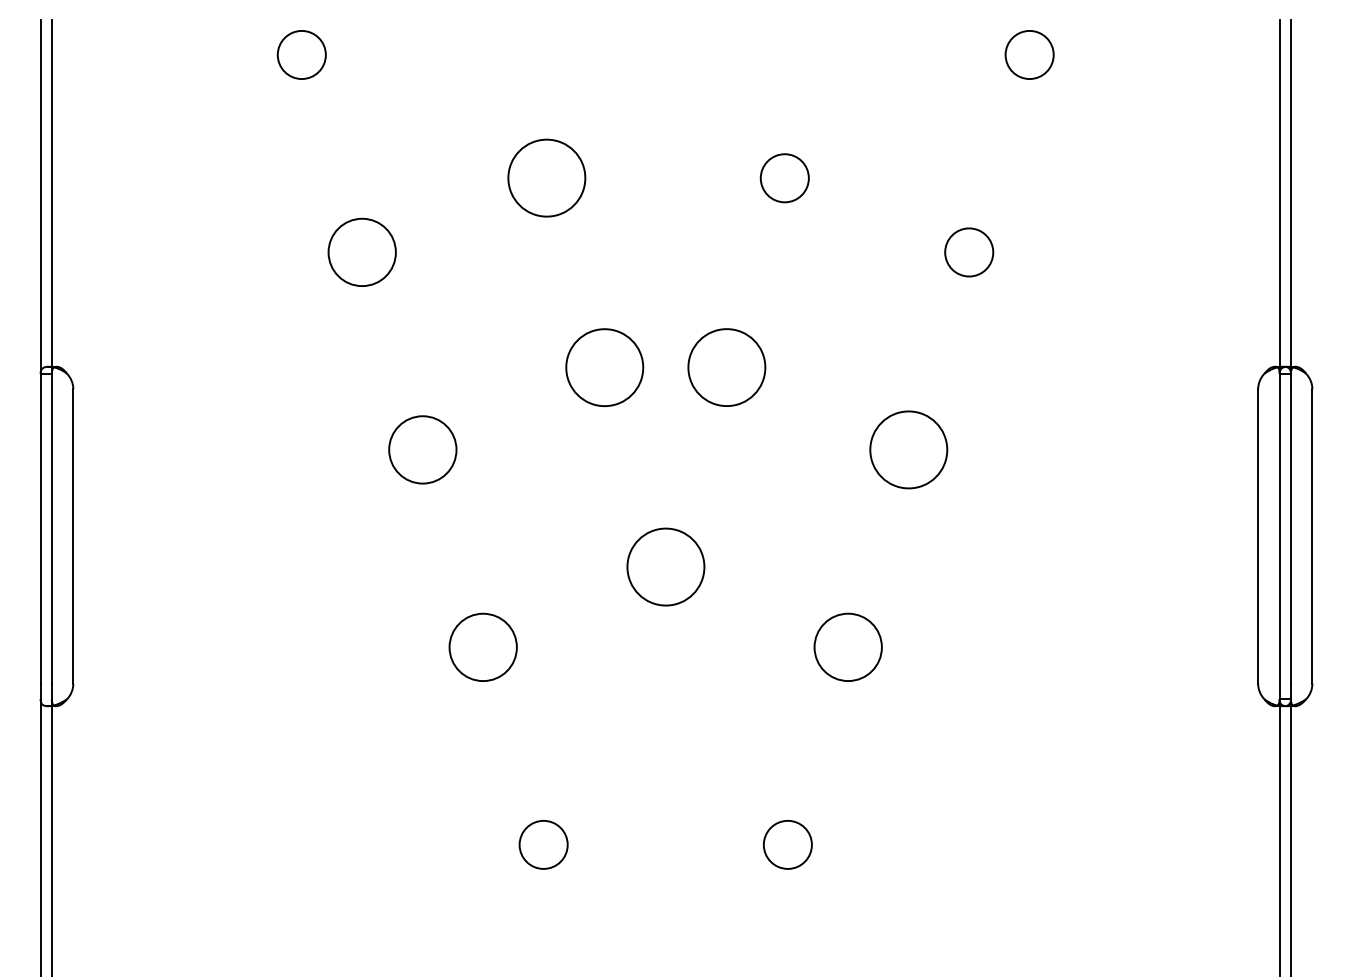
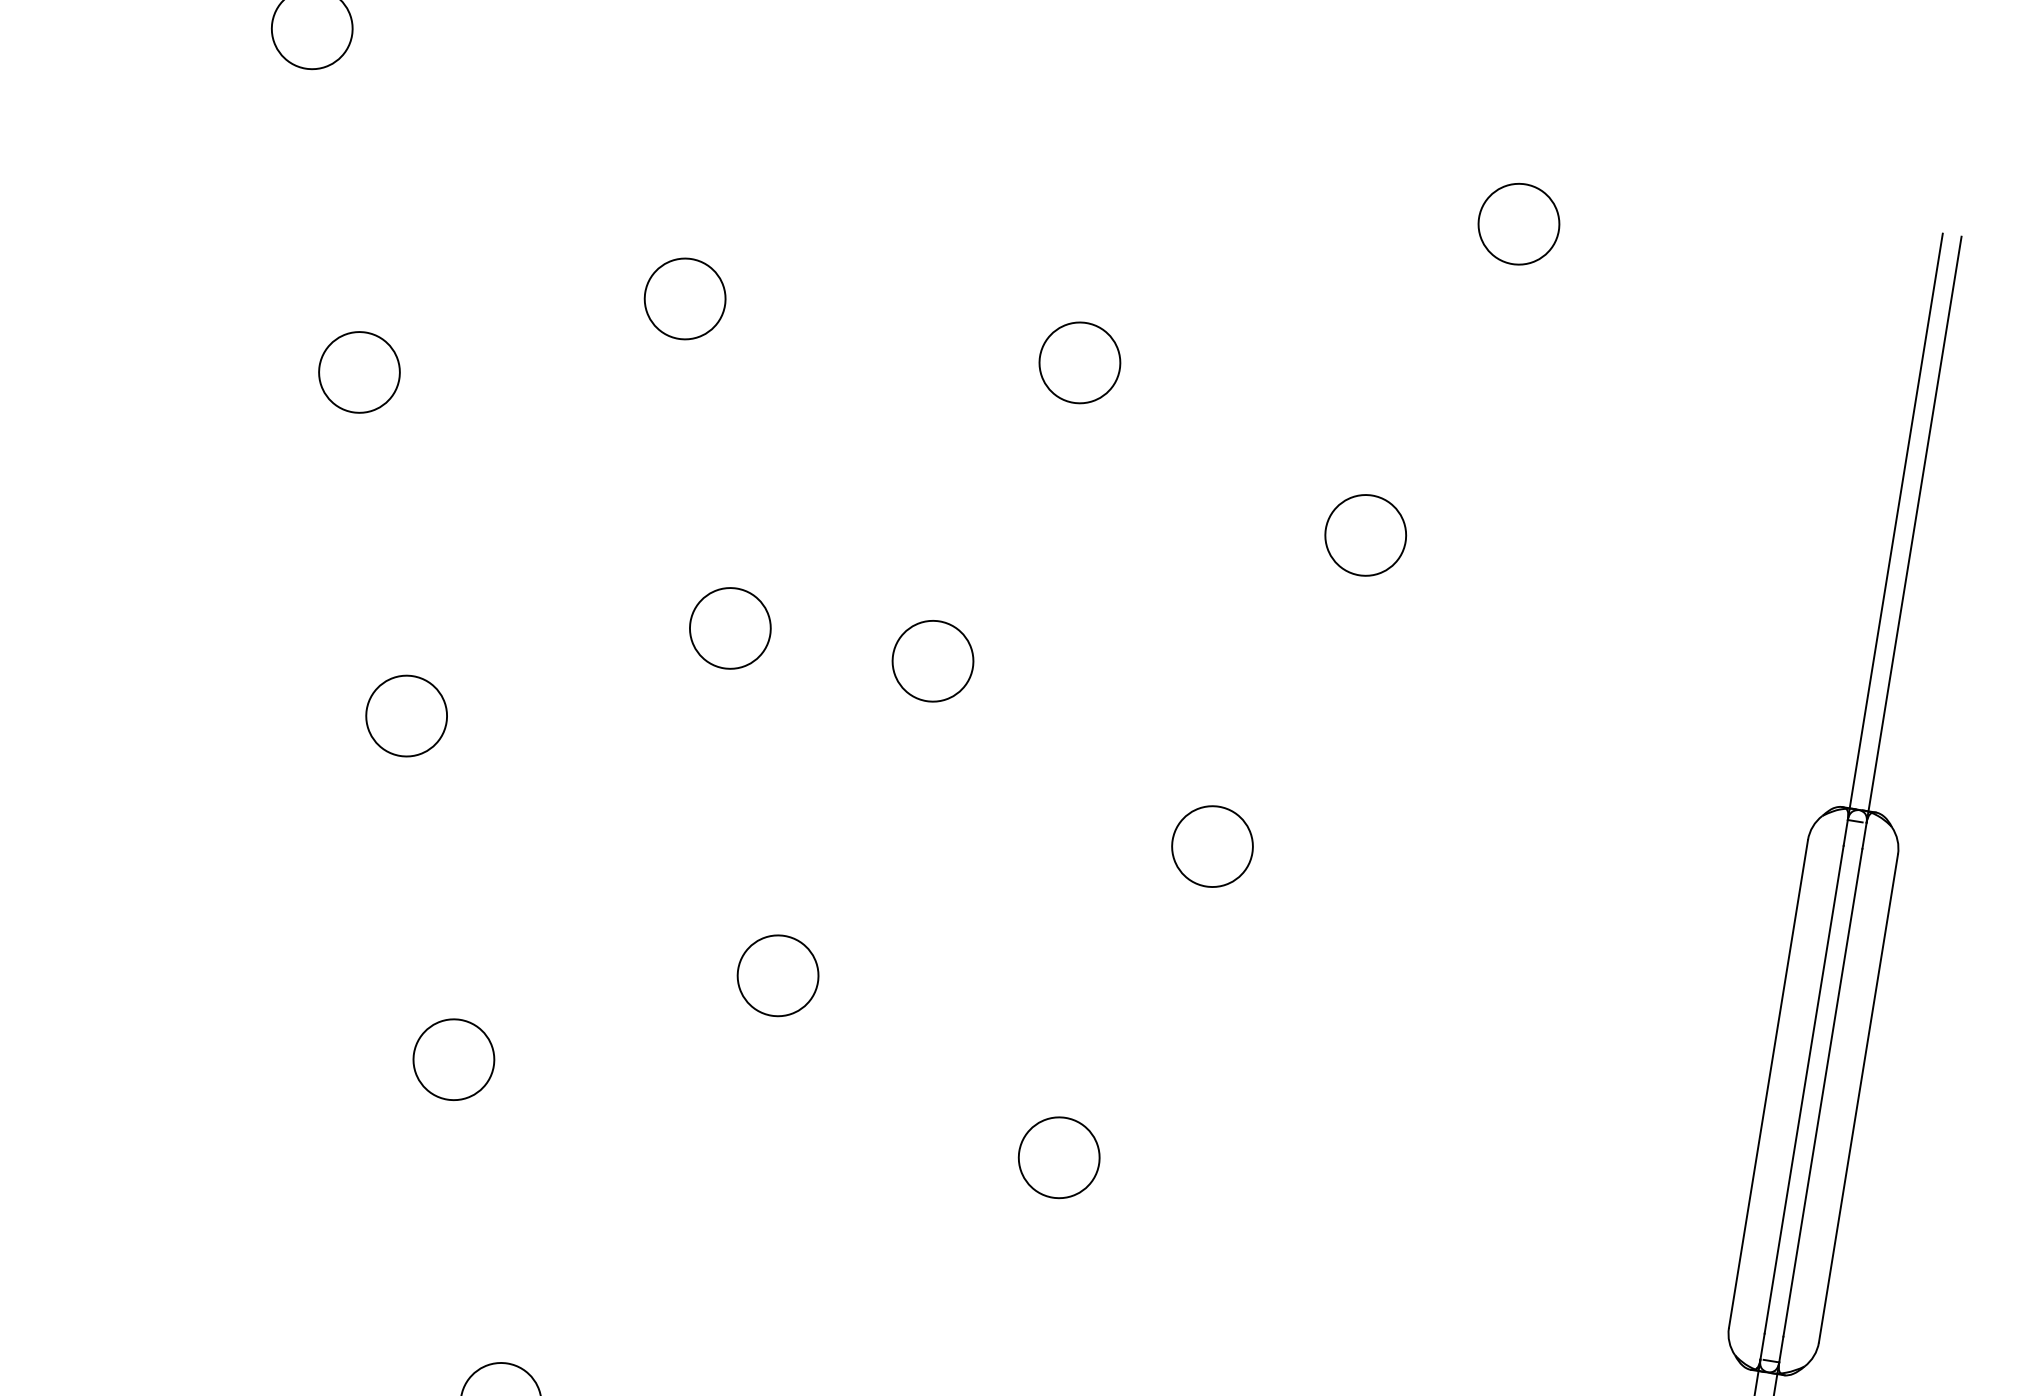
circle: (546, 178) -> (684, 299), size x0.62
circle: (362, 252) -> (359, 372), size x0.71
circle: (604, 367) -> (730, 628), size x0.62
circle: (726, 367) -> (932, 660), size x0.62
circle: (422, 449) -> (406, 715), size x0.71
circle: (908, 449) -> (1212, 845), size x0.62
circle: (665, 567) -> (777, 976), size x0.62
circle: (483, 647) -> (454, 1059), size x0.71
circle: (848, 647) -> (1059, 1157), size x0.71

